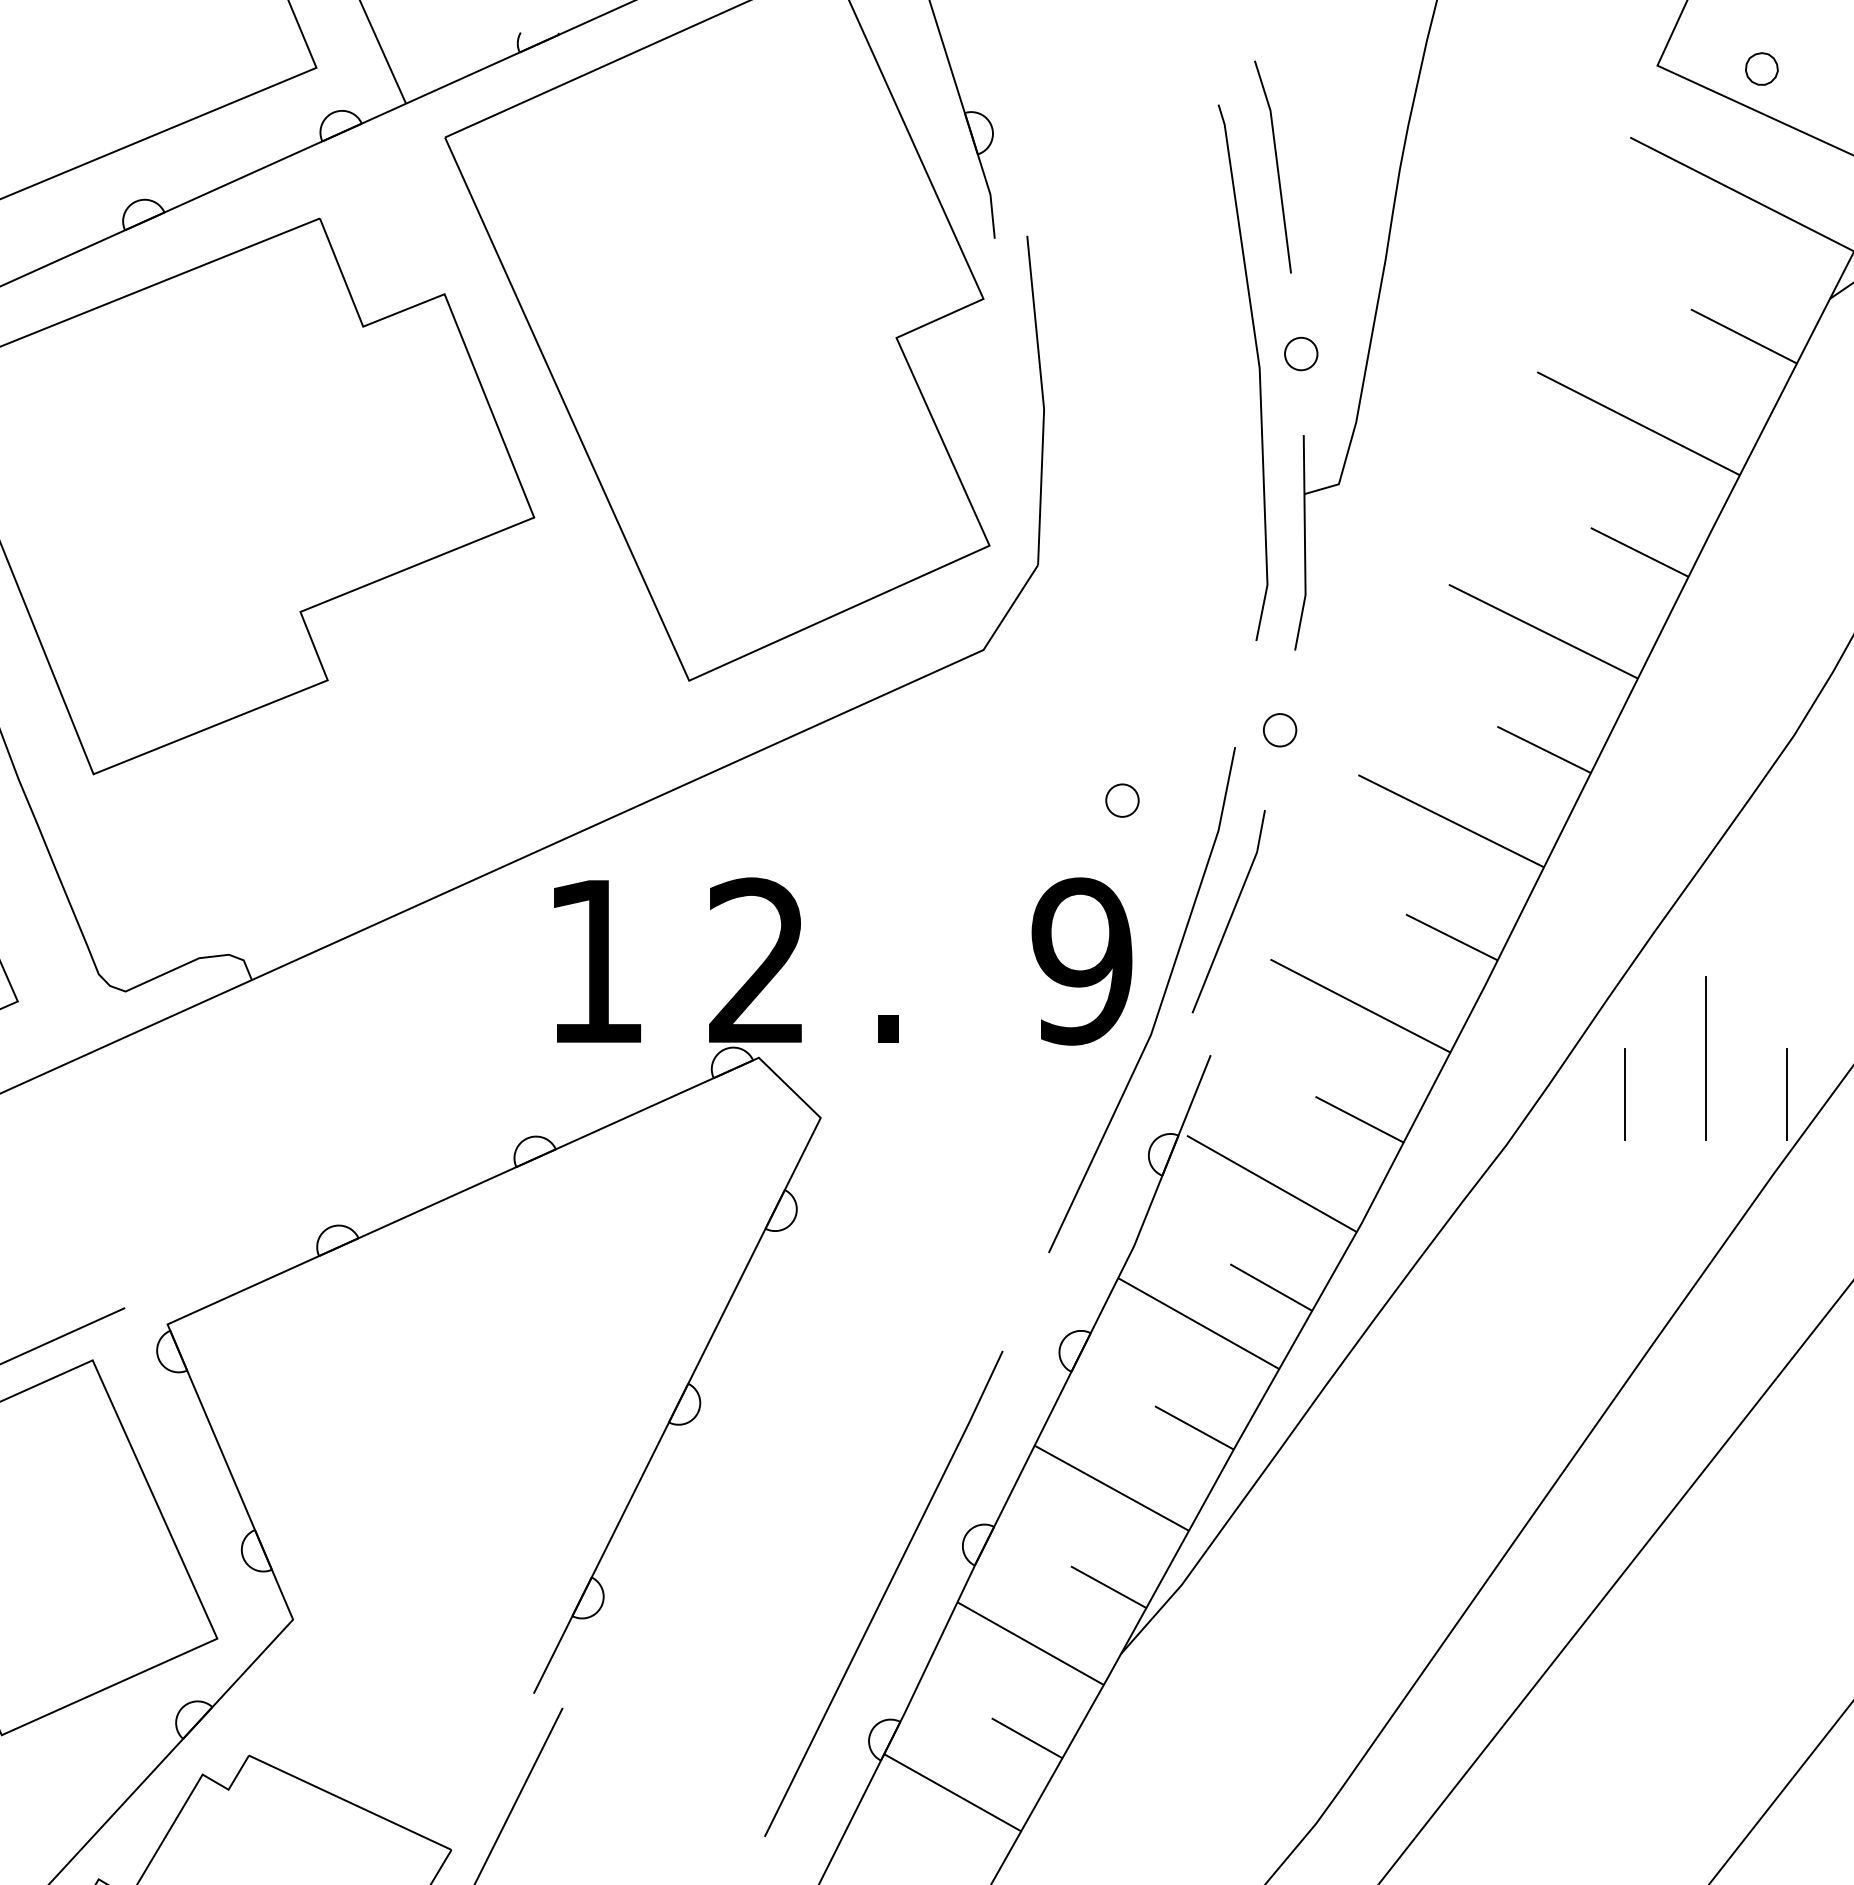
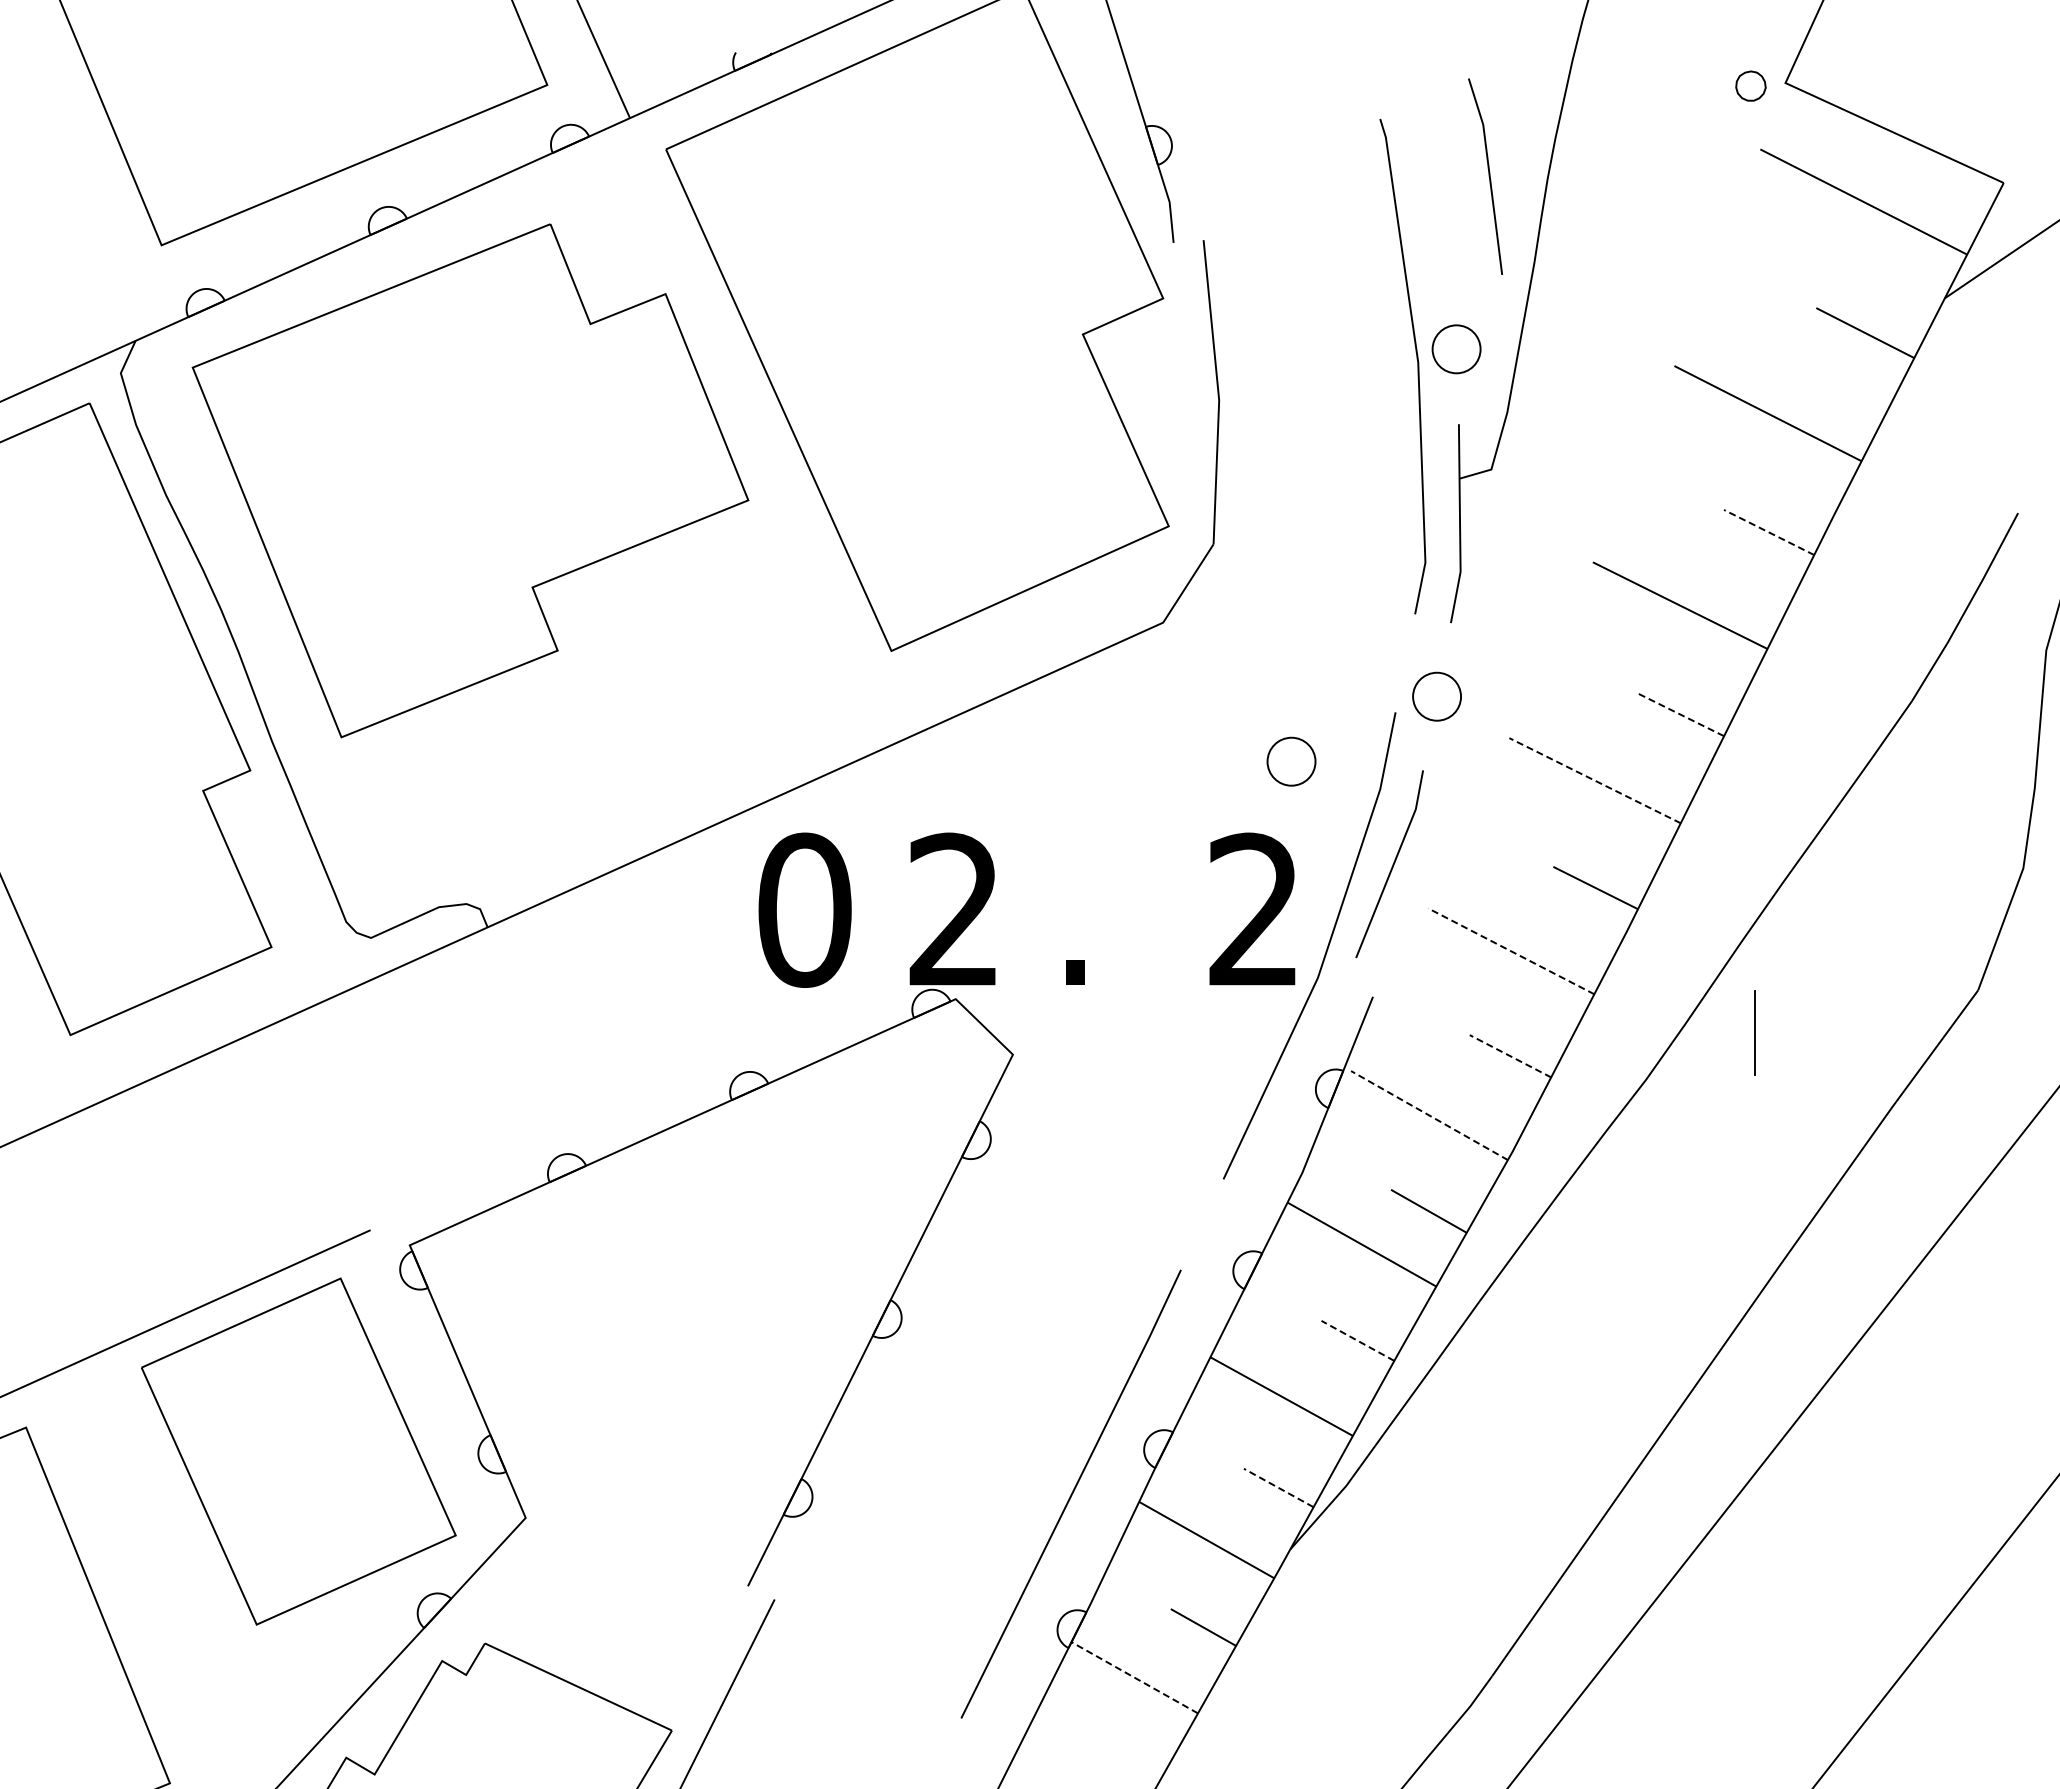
part: (1761, 68) -> (1750, 85), moved
line: (1276, 166) -> (1488, 176), moved
circle: (1301, 354) -> (1456, 349), size x1.6
line: (1639, 552) -> (1768, 532), solid -> dashed
circle: (1280, 730) -> (1437, 696), size x1.6
line: (1543, 749) -> (1680, 714), solid -> dashed
circle: (1122, 800) -> (1291, 761), size x1.6
line: (1451, 820) -> (1595, 780), solid -> dashed
text: (595, 960) -> (804, 909), 1 -> 0
text: (1081, 960) -> (1253, 909), 9 -> 2
line: (1360, 1006) -> (1511, 951), solid -> dashed
line: (1706, 1058) -> (1830, 999), removed
line: (1787, 1093) -> (1905, 1032), removed
line: (1359, 1119) -> (1510, 1056), solid -> dashed
line: (1271, 1183) -> (1429, 1115), solid -> dashed
line: (1193, 1427) -> (1357, 1340), solid -> dashed
line: (1108, 1586) -> (1278, 1487), solid -> dashed
line: (952, 1792) -> (1134, 1677), solid -> dashed

